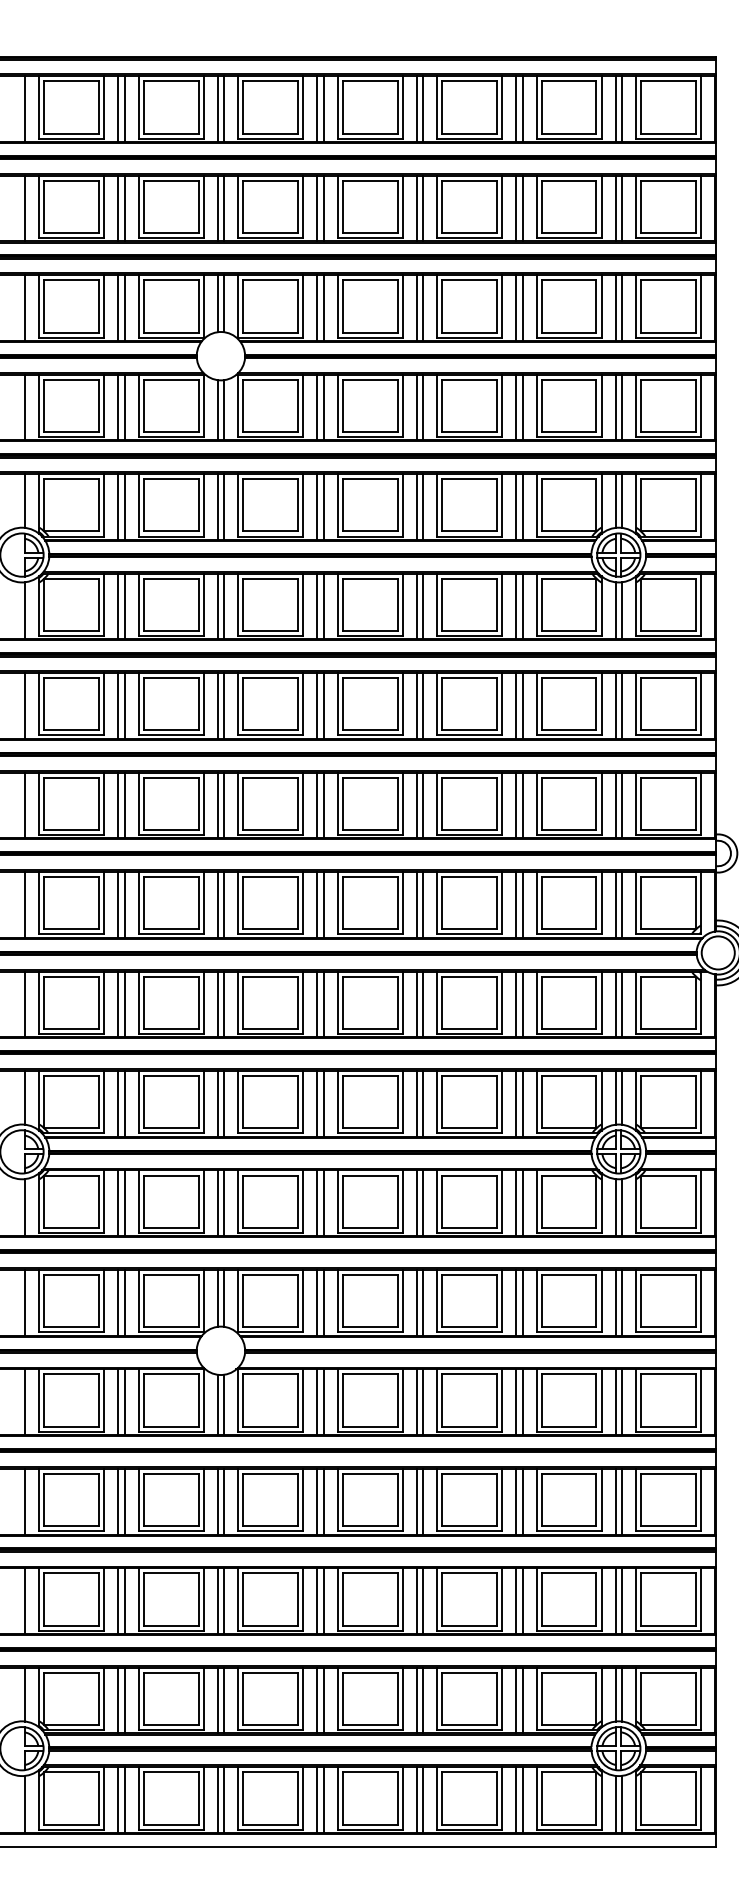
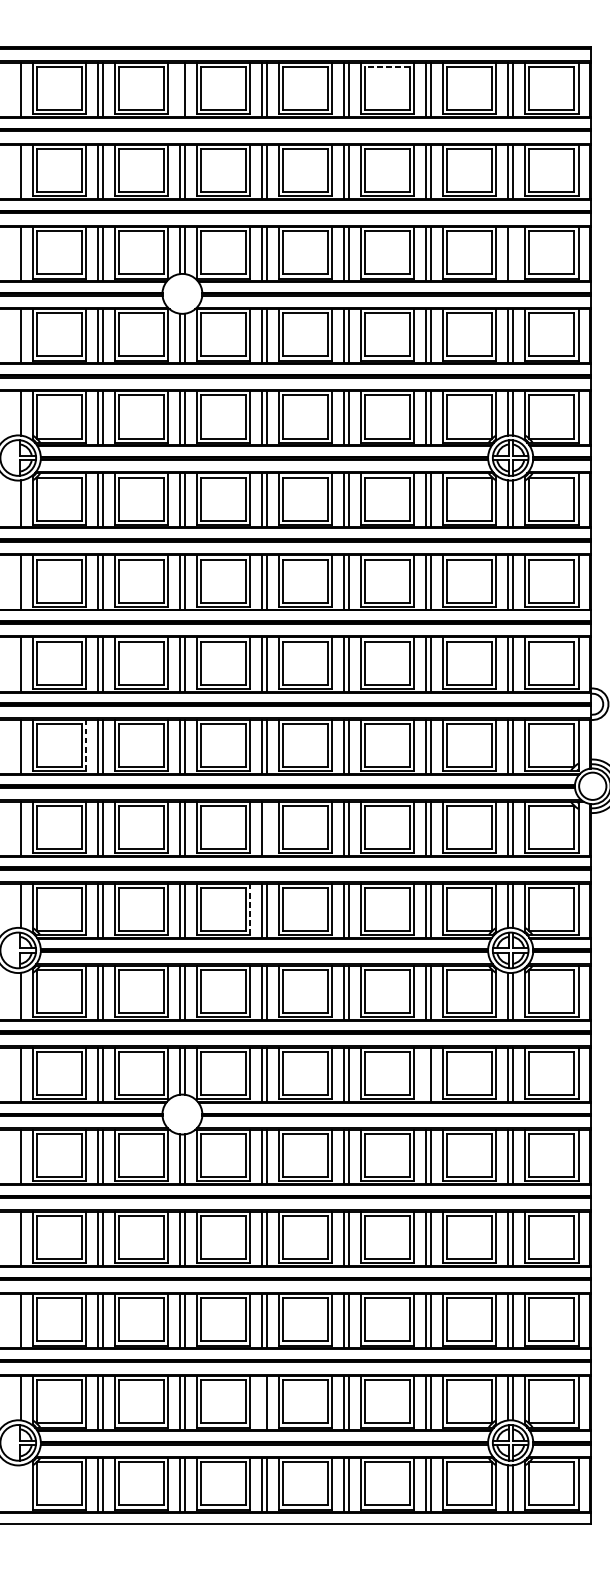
line: (469, 81) -> (387, 67), solid -> dashed
line: (217, 108) -> (179, 89), removed
line: (621, 307) -> (512, 253), removed
line: (104, 903) -> (86, 745), solid -> dashed
line: (323, 1004) -> (267, 828), removed
line: (303, 1102) -> (250, 909), solid -> dashed
line: (516, 1302) -> (426, 1074), removed
line: (317, 1700) -> (262, 1403), removed
line: (25, 1803) -> (21, 1488), removed

